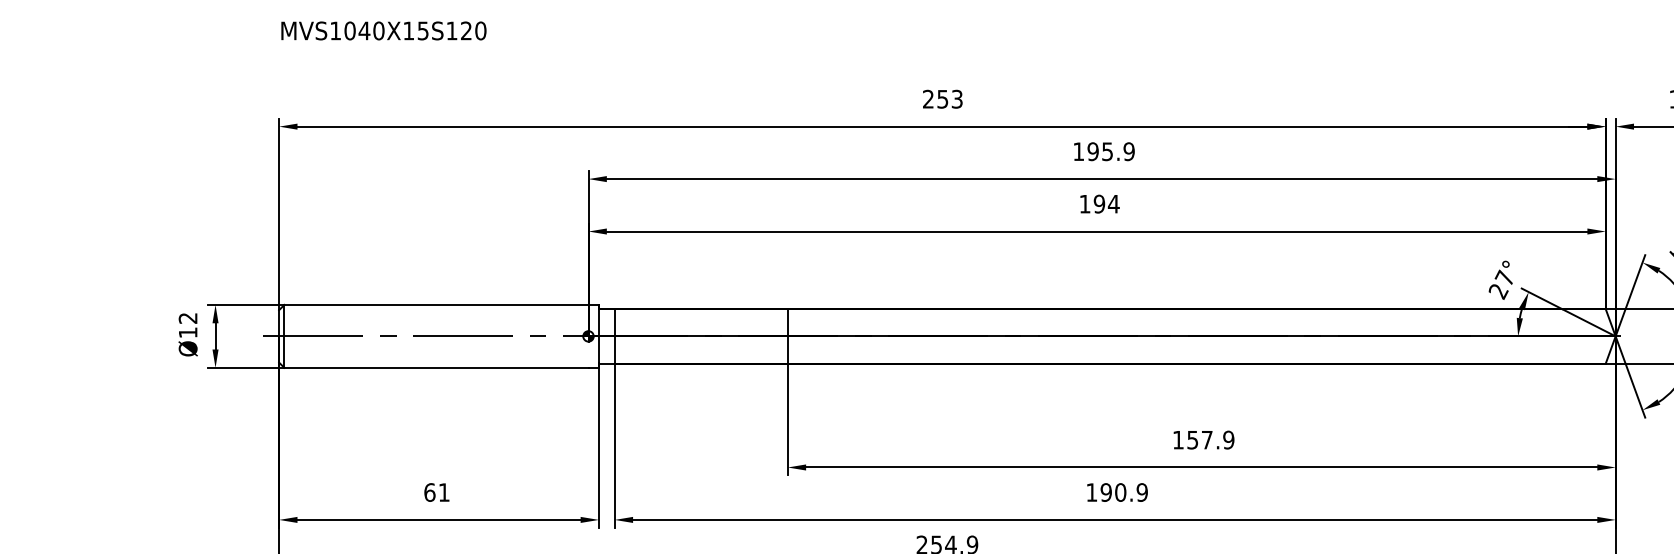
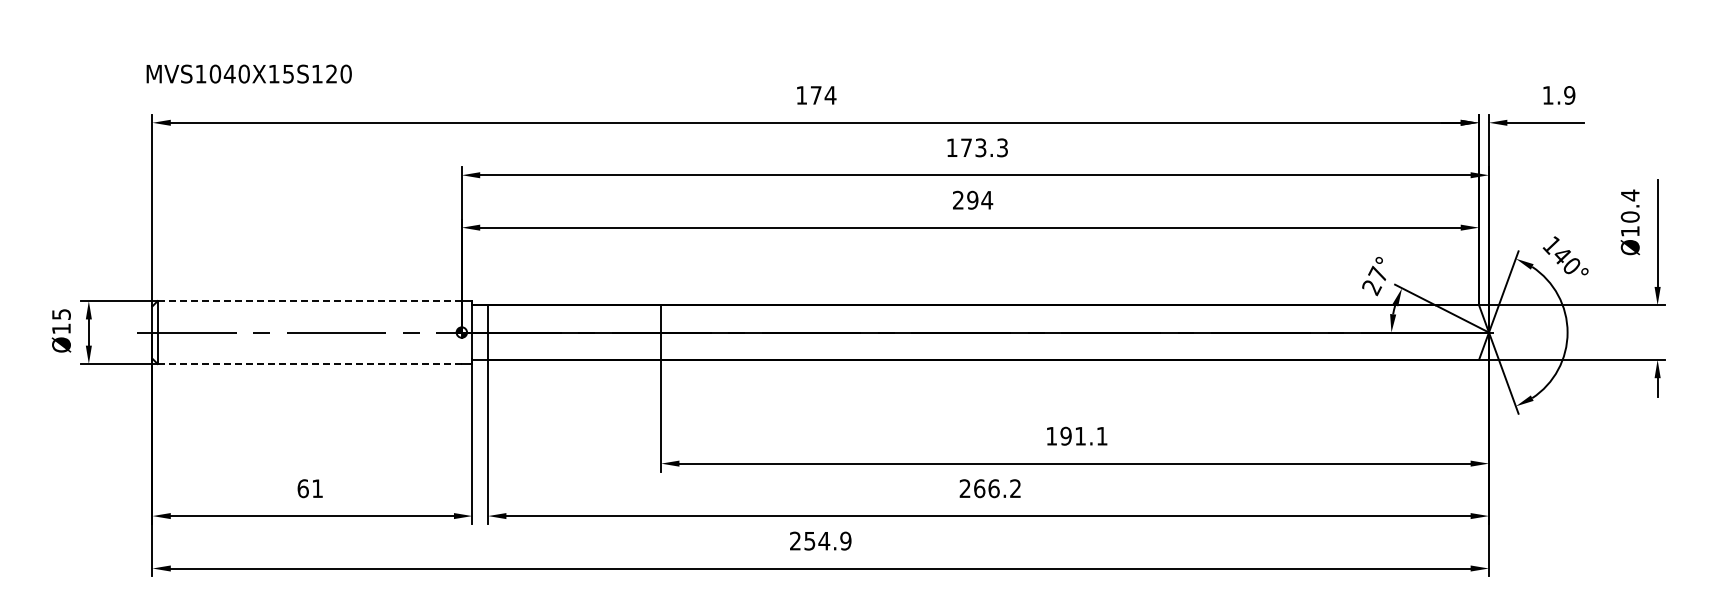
text: (383, 30) -> (248, 73), moved
text: (943, 99) -> (816, 95), 253 -> 174
text: (1111, 151) -> (984, 147), 195.9 -> 173.3
text: (1085, 203) -> (958, 199), 194 -> 294
line: (436, 305) -> (309, 301), solid -> dashed
text: (188, 318) -> (61, 314), Ø12 -> Ø15
line: (437, 368) -> (310, 364), solid -> dashed
text: (1210, 439) -> (1083, 435), 157.9 -> 191.1
text: (1117, 492) -> (990, 488), 190.9 -> 266.2

